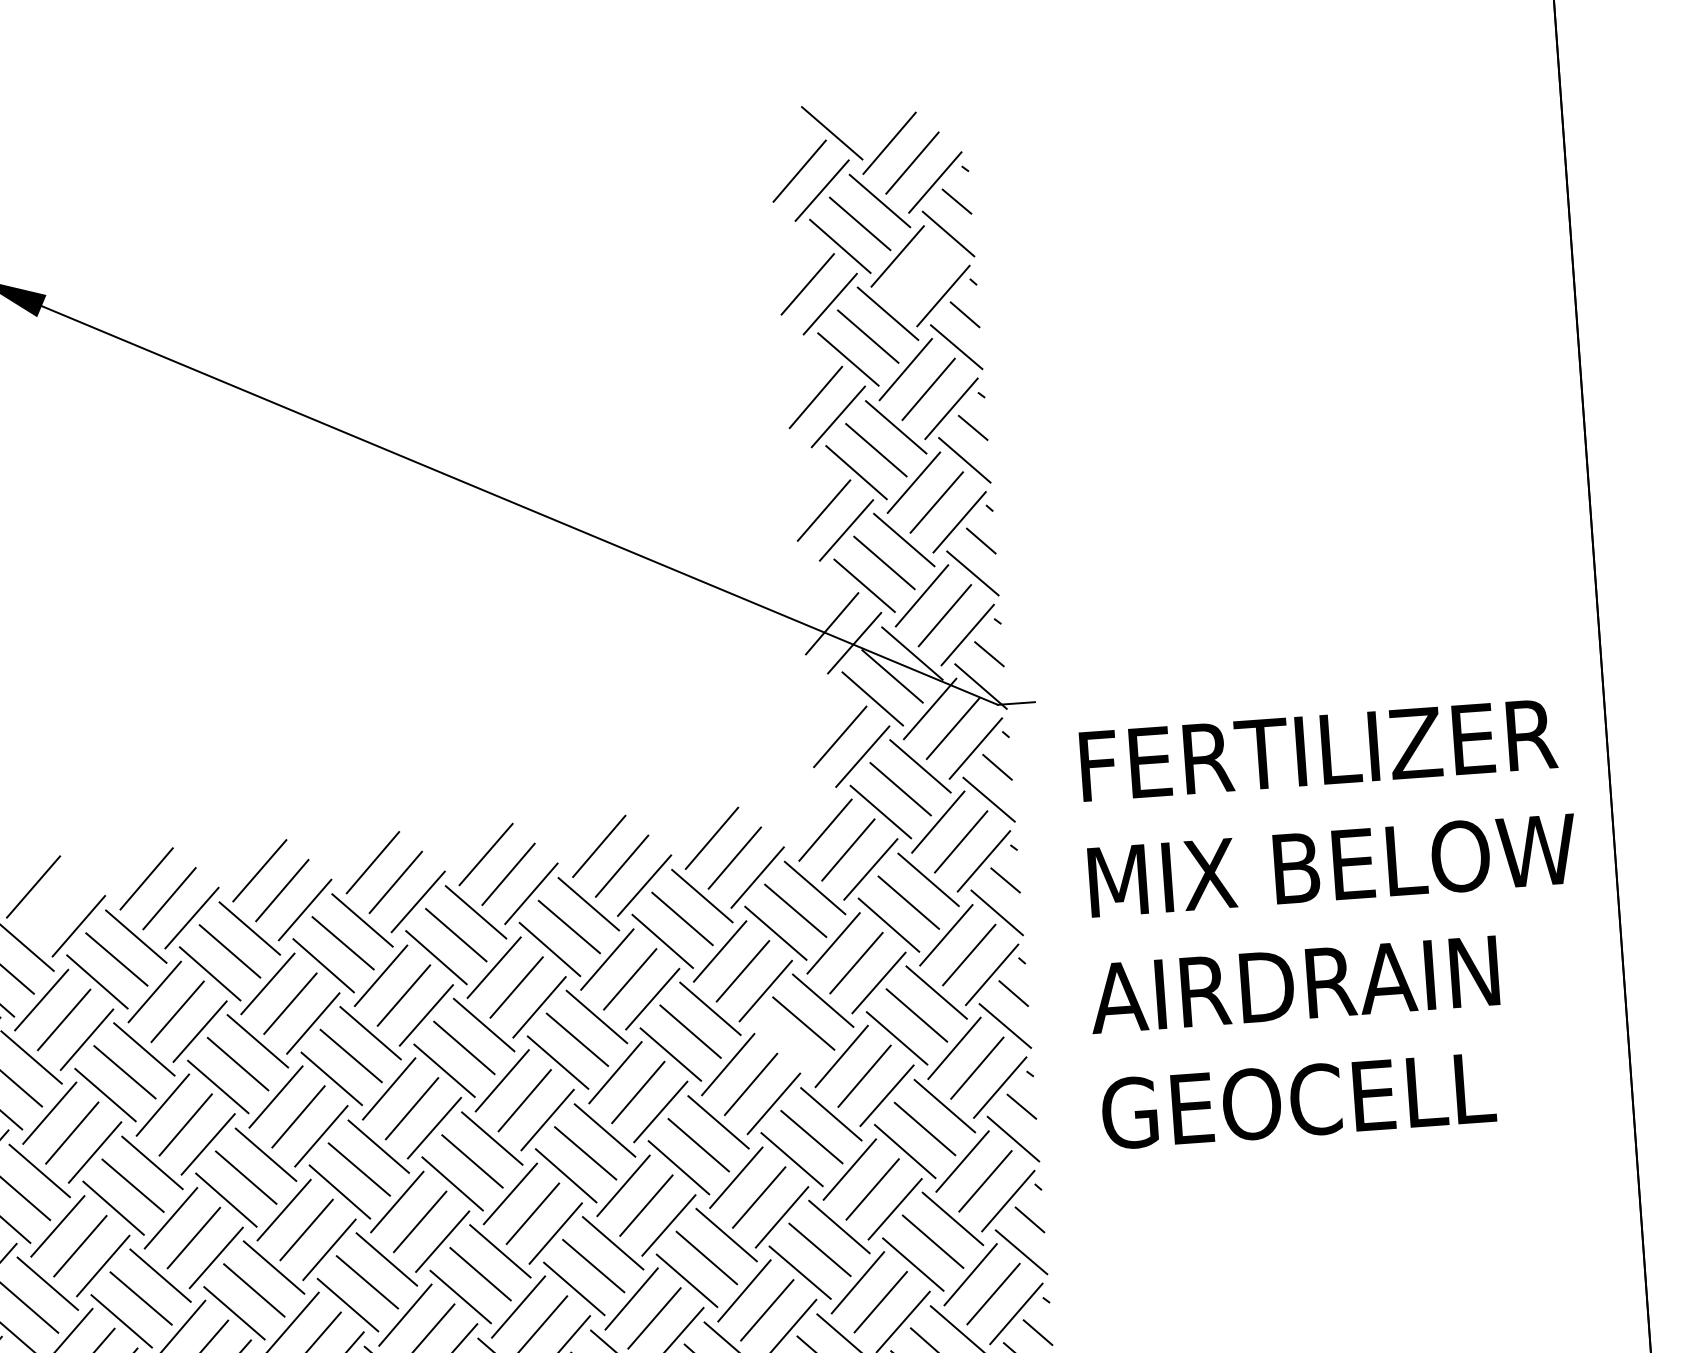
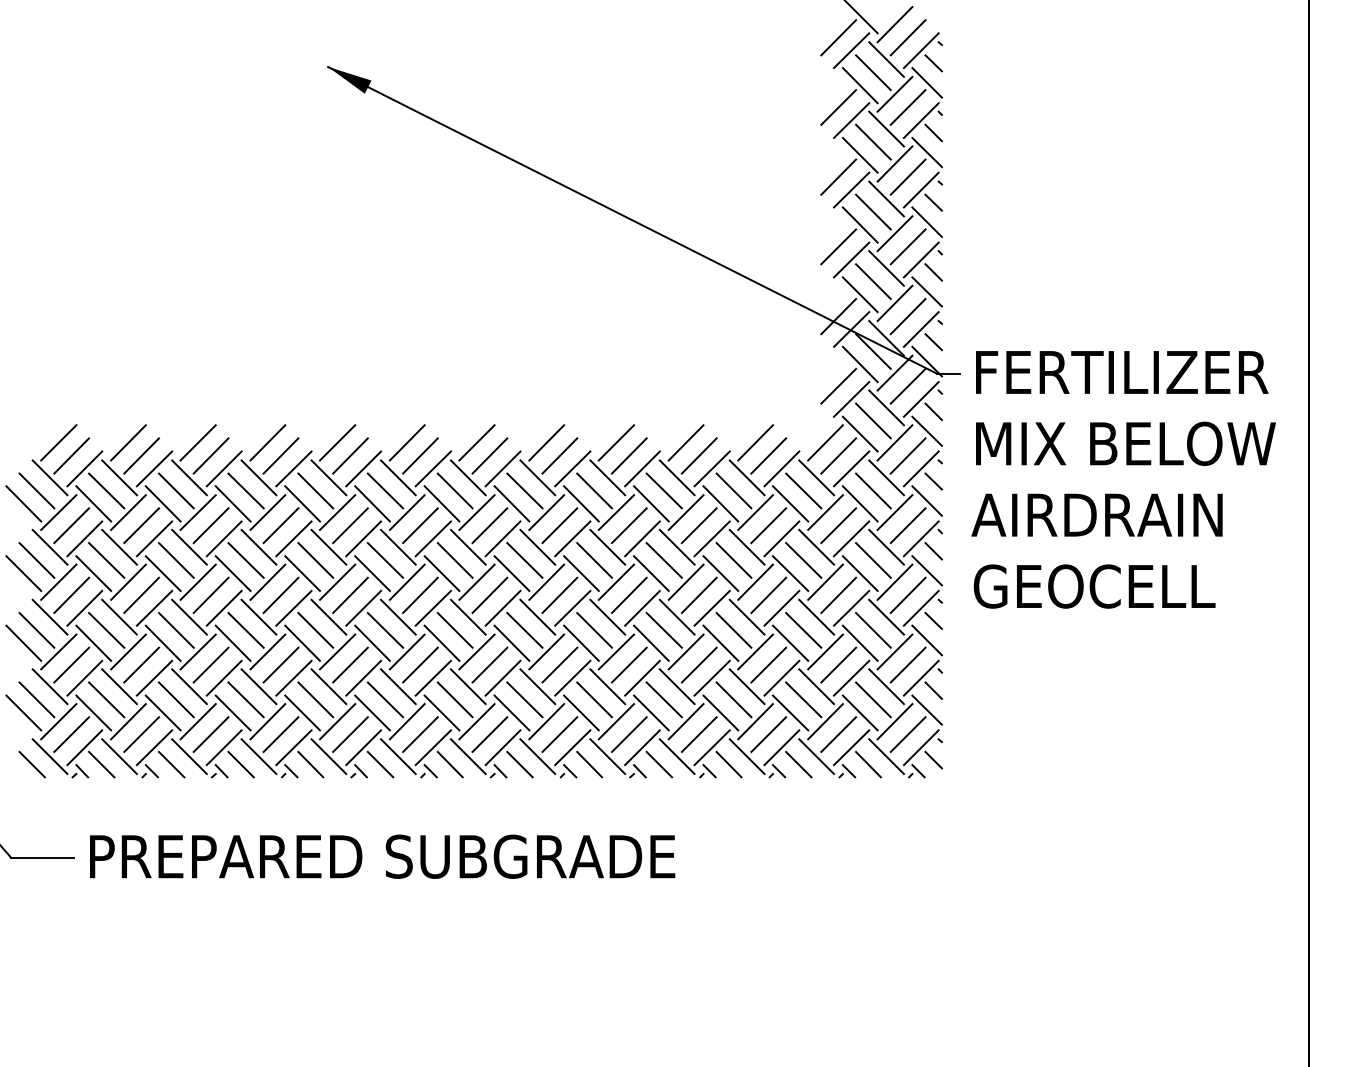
line: (919, 276) -> (907, 107), added
line: (55, 906) -> (350, 455), added
text: (1332, 923) -> (1123, 479), moved
line: (783, 1046) -> (790, 573), added

